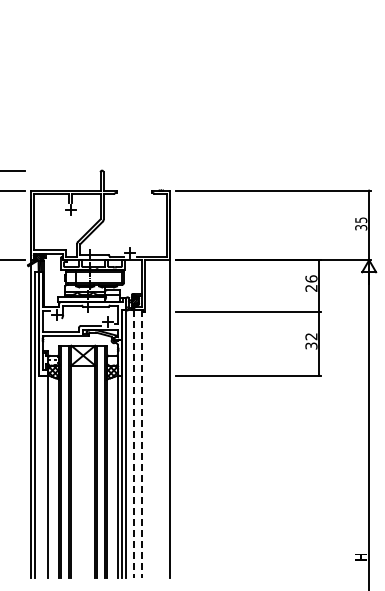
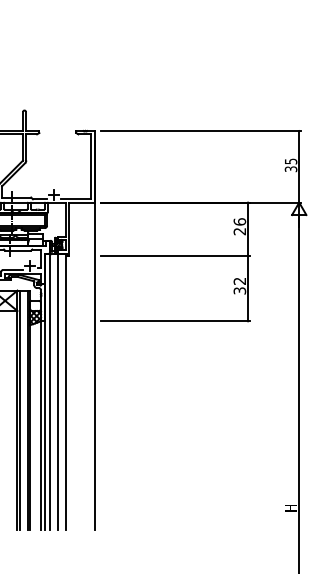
line: (134, 444) -> (57, 392), dashed -> solid
line: (142, 444) -> (66, 392), dashed -> solid

